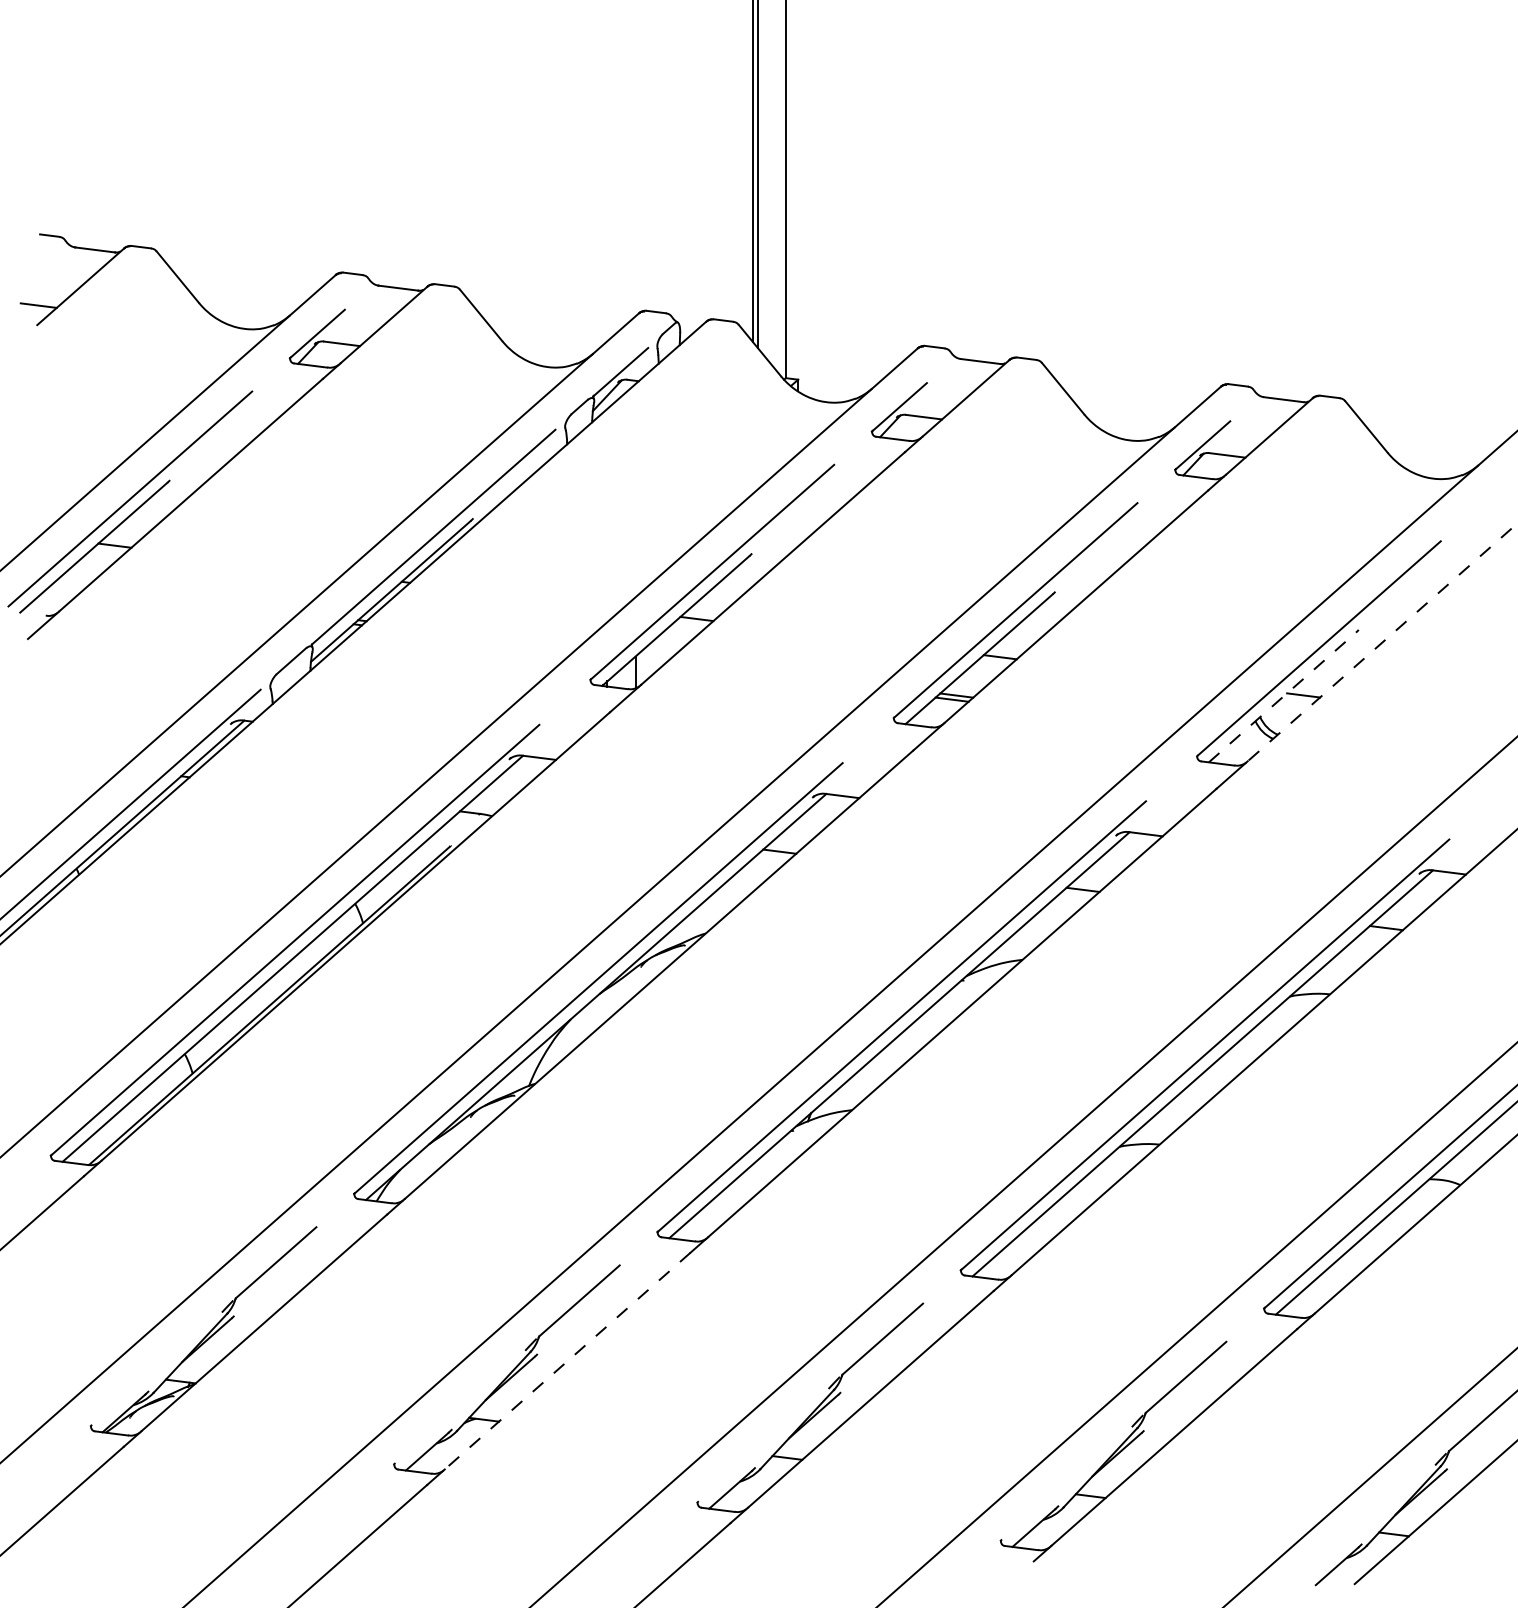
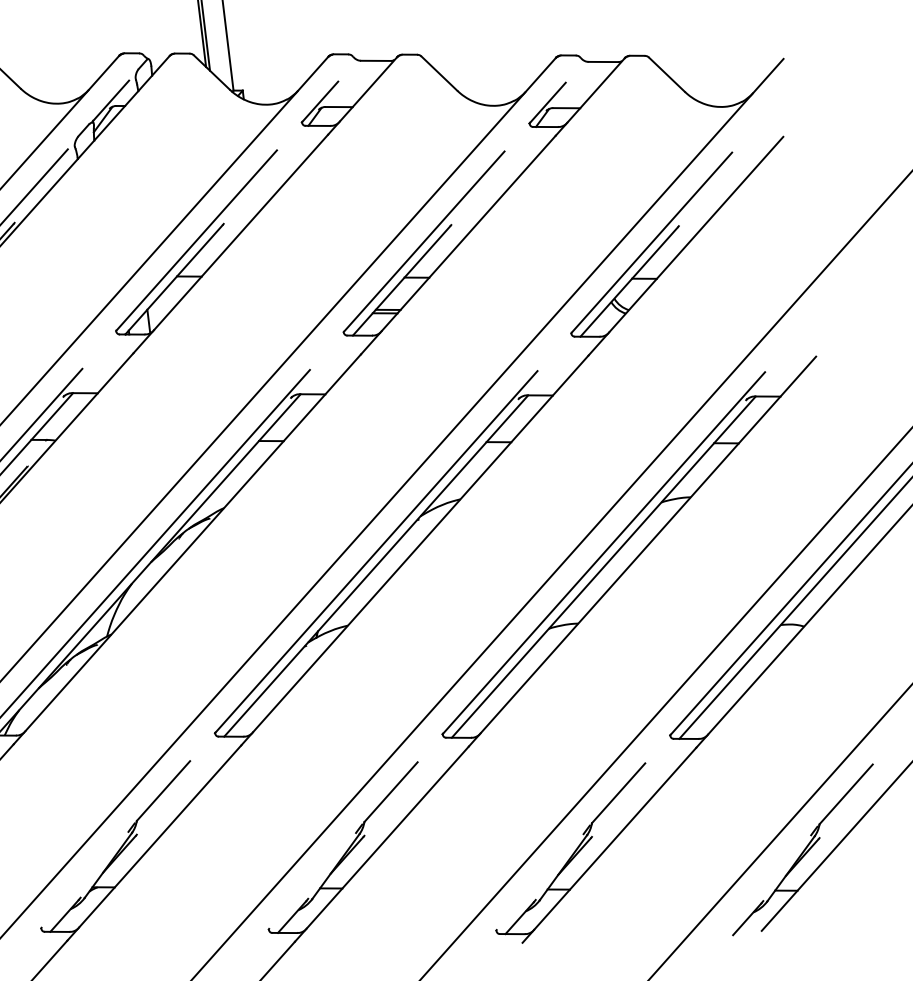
line: (1379, 644) -> (696, 234), dashed -> solid
line: (1282, 697) -> (629, 282), dashed -> solid
line: (567, 1361) -> (160, 836), dashed -> solid

